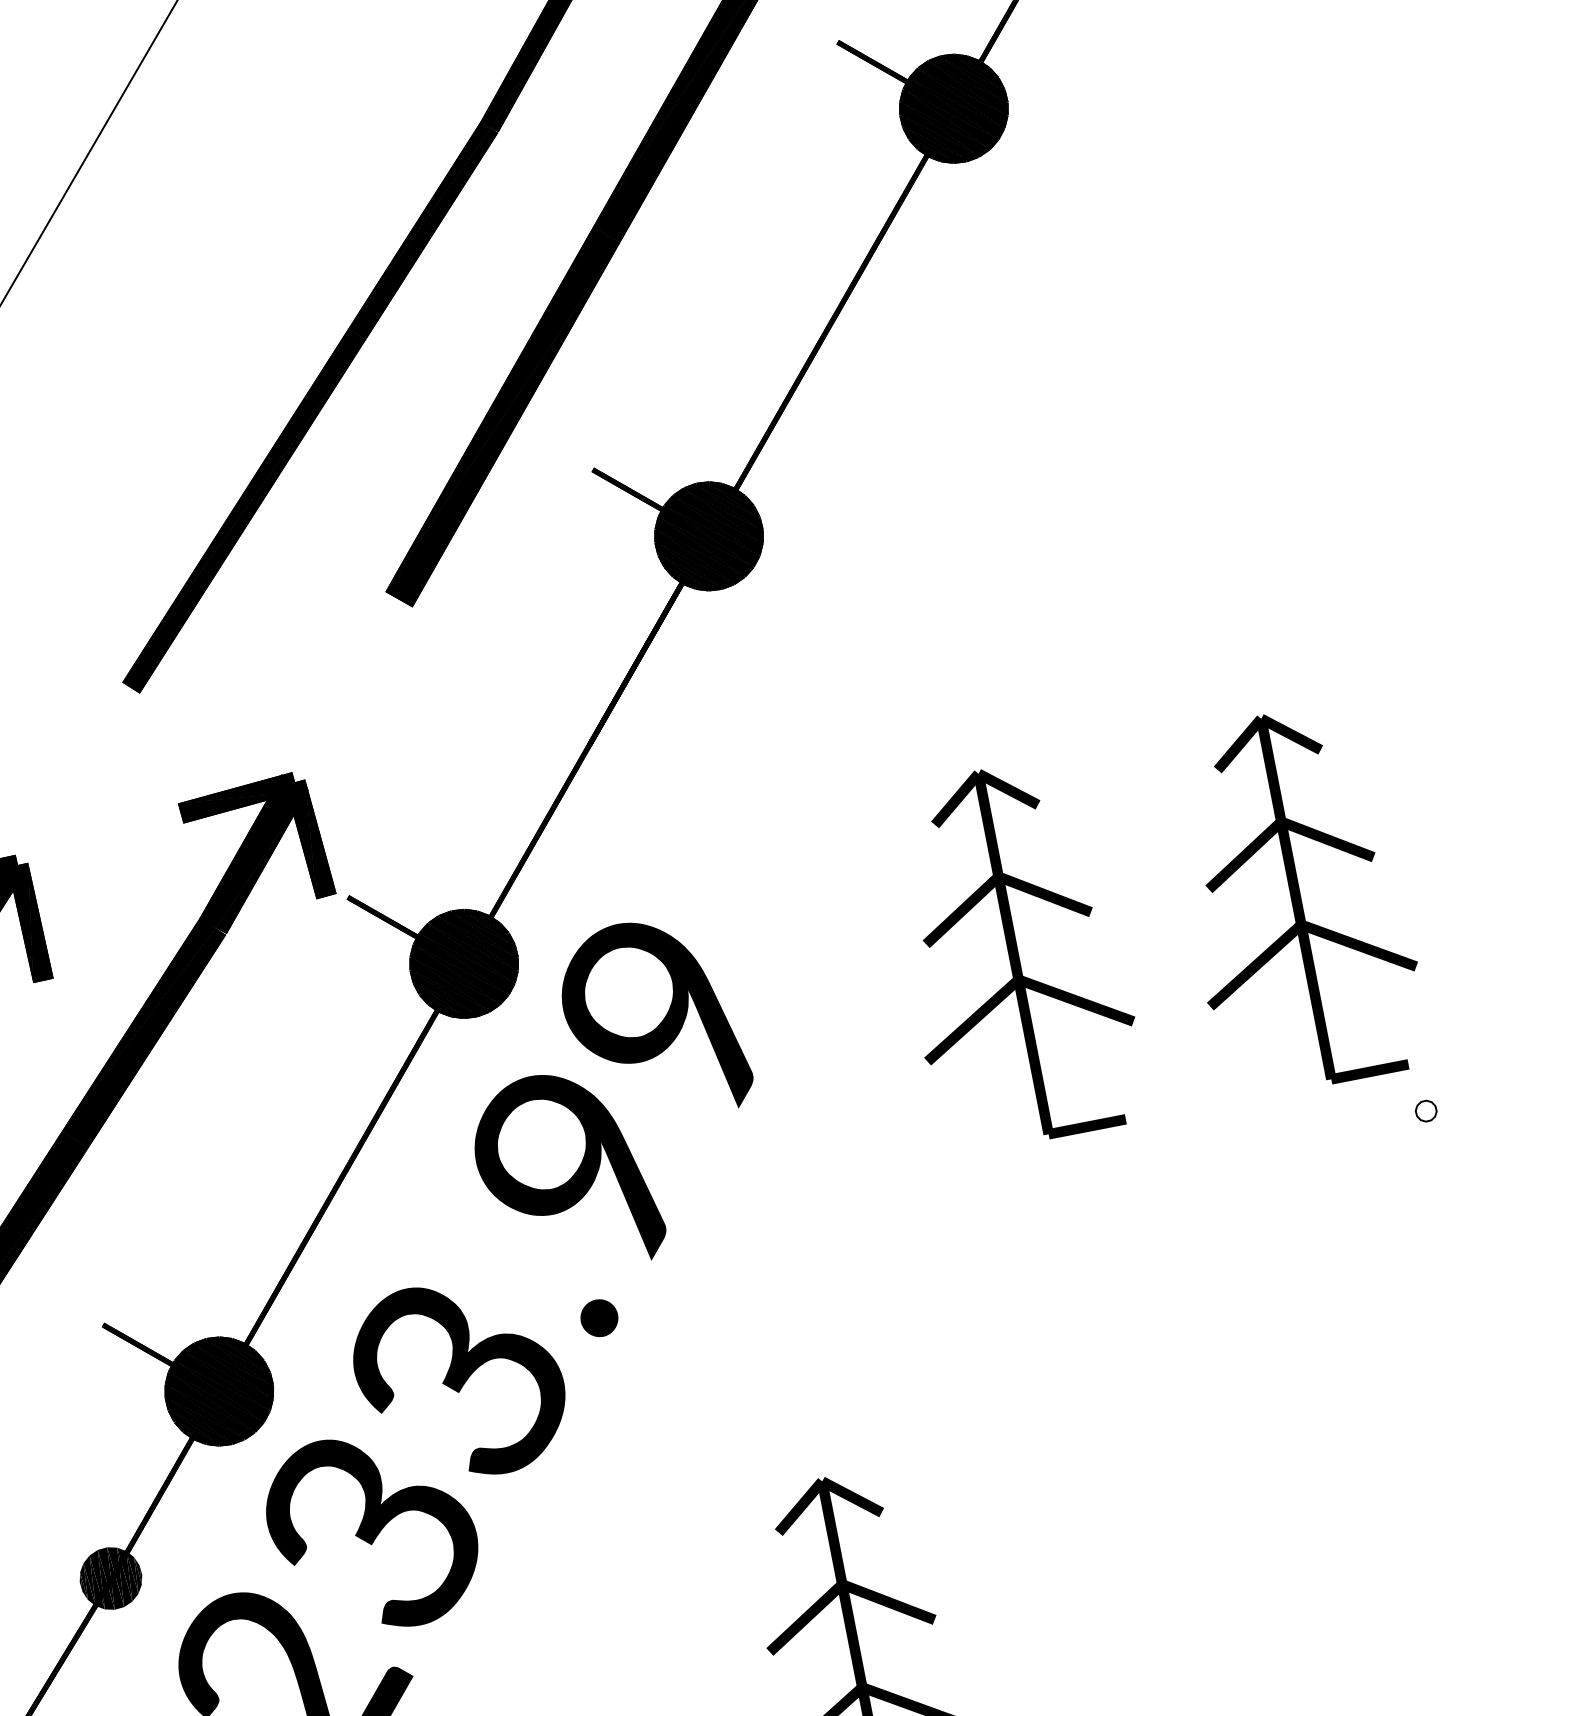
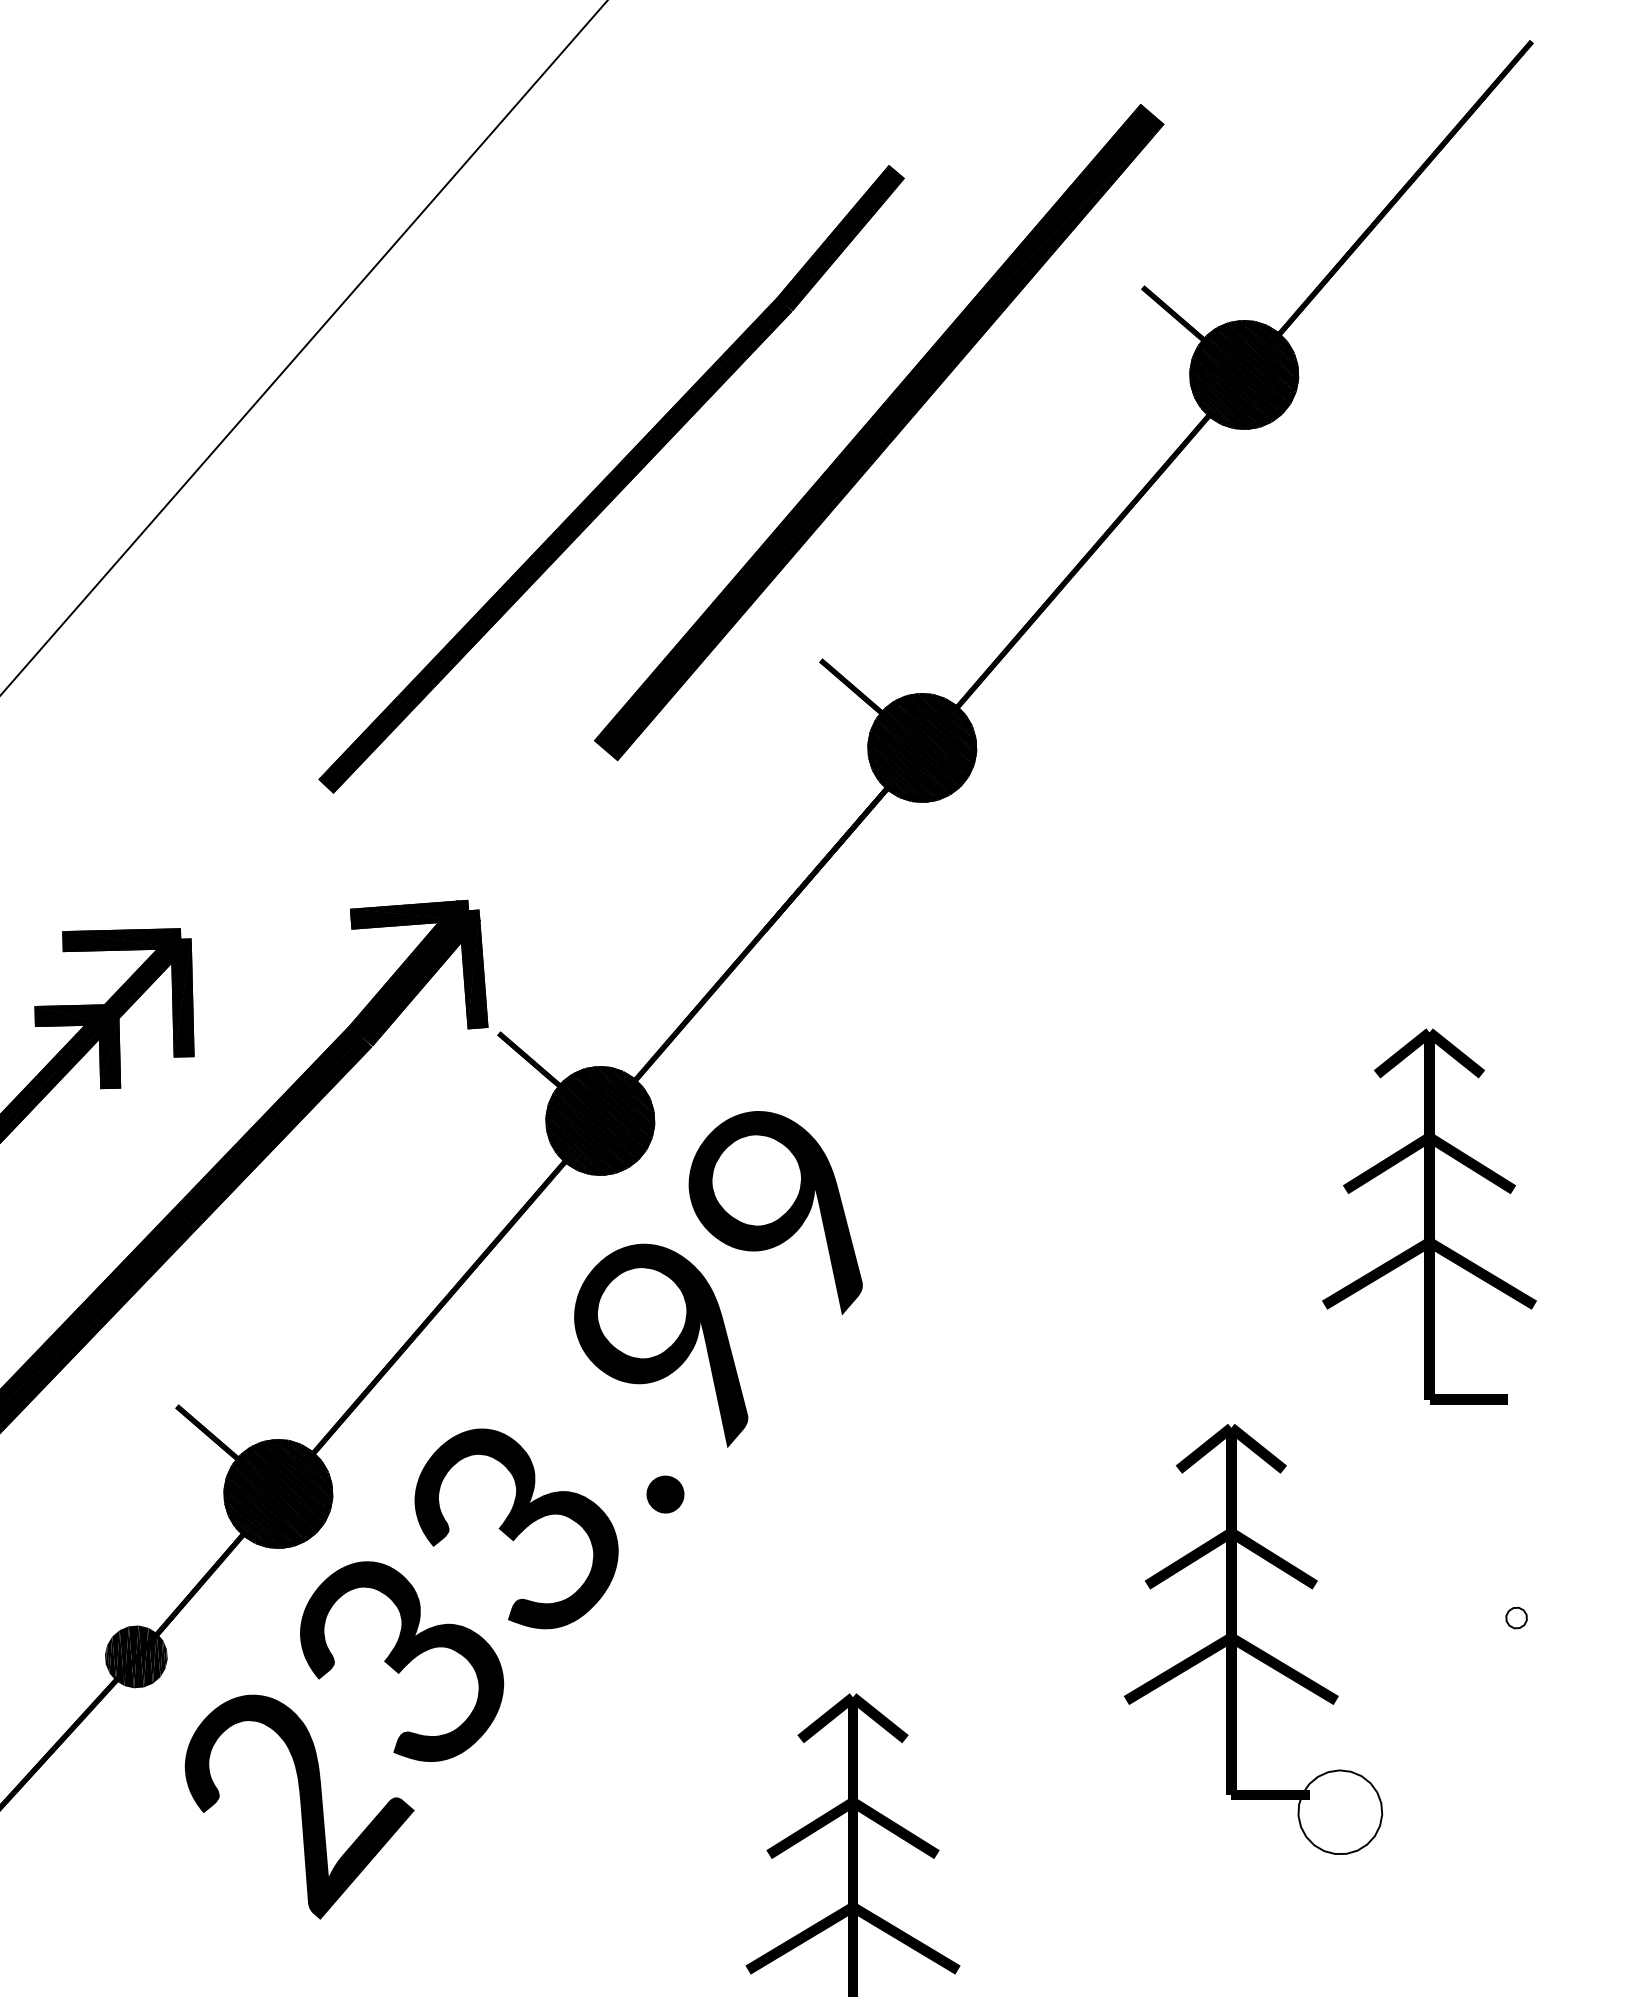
part: (1013, 954) -> (1141, 1216), removed
part: (1426, 1110) -> (1516, 1617), moved
part: (1204, 1348) -> (1253, 1639), added

